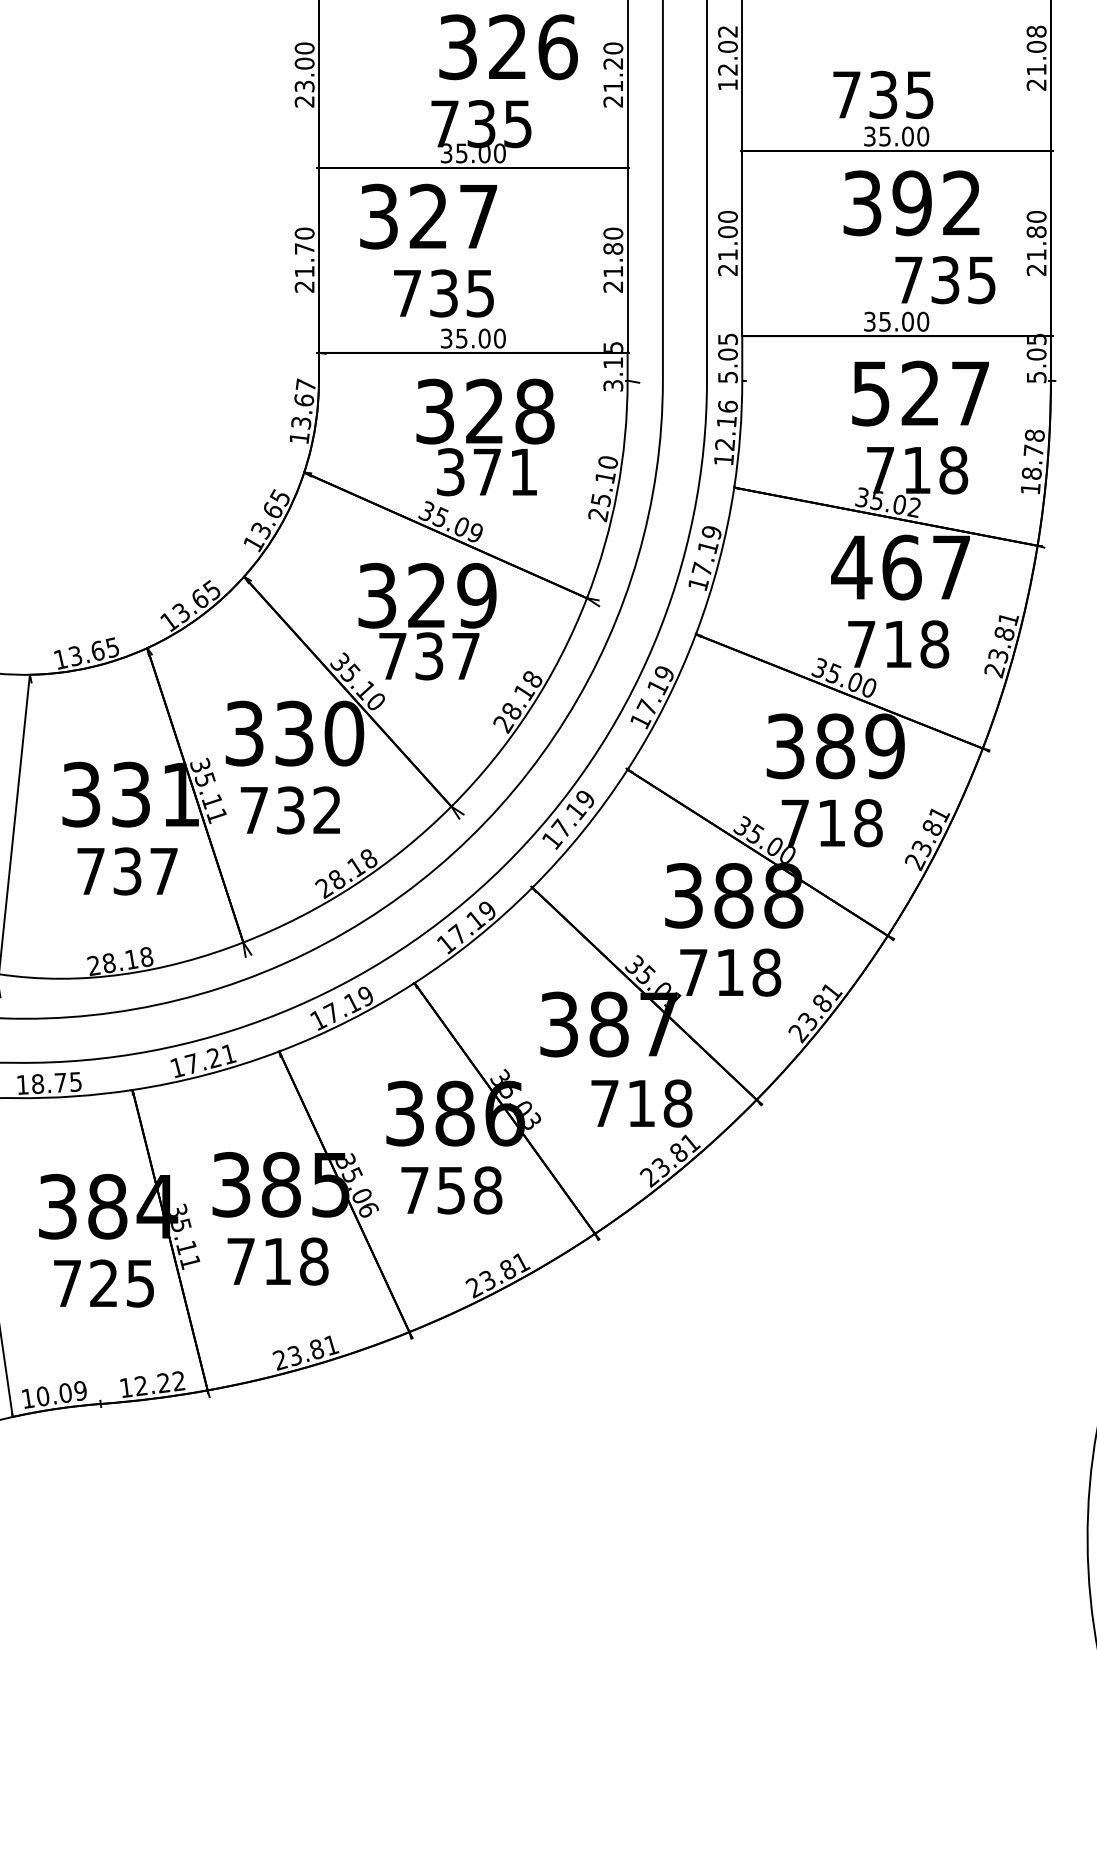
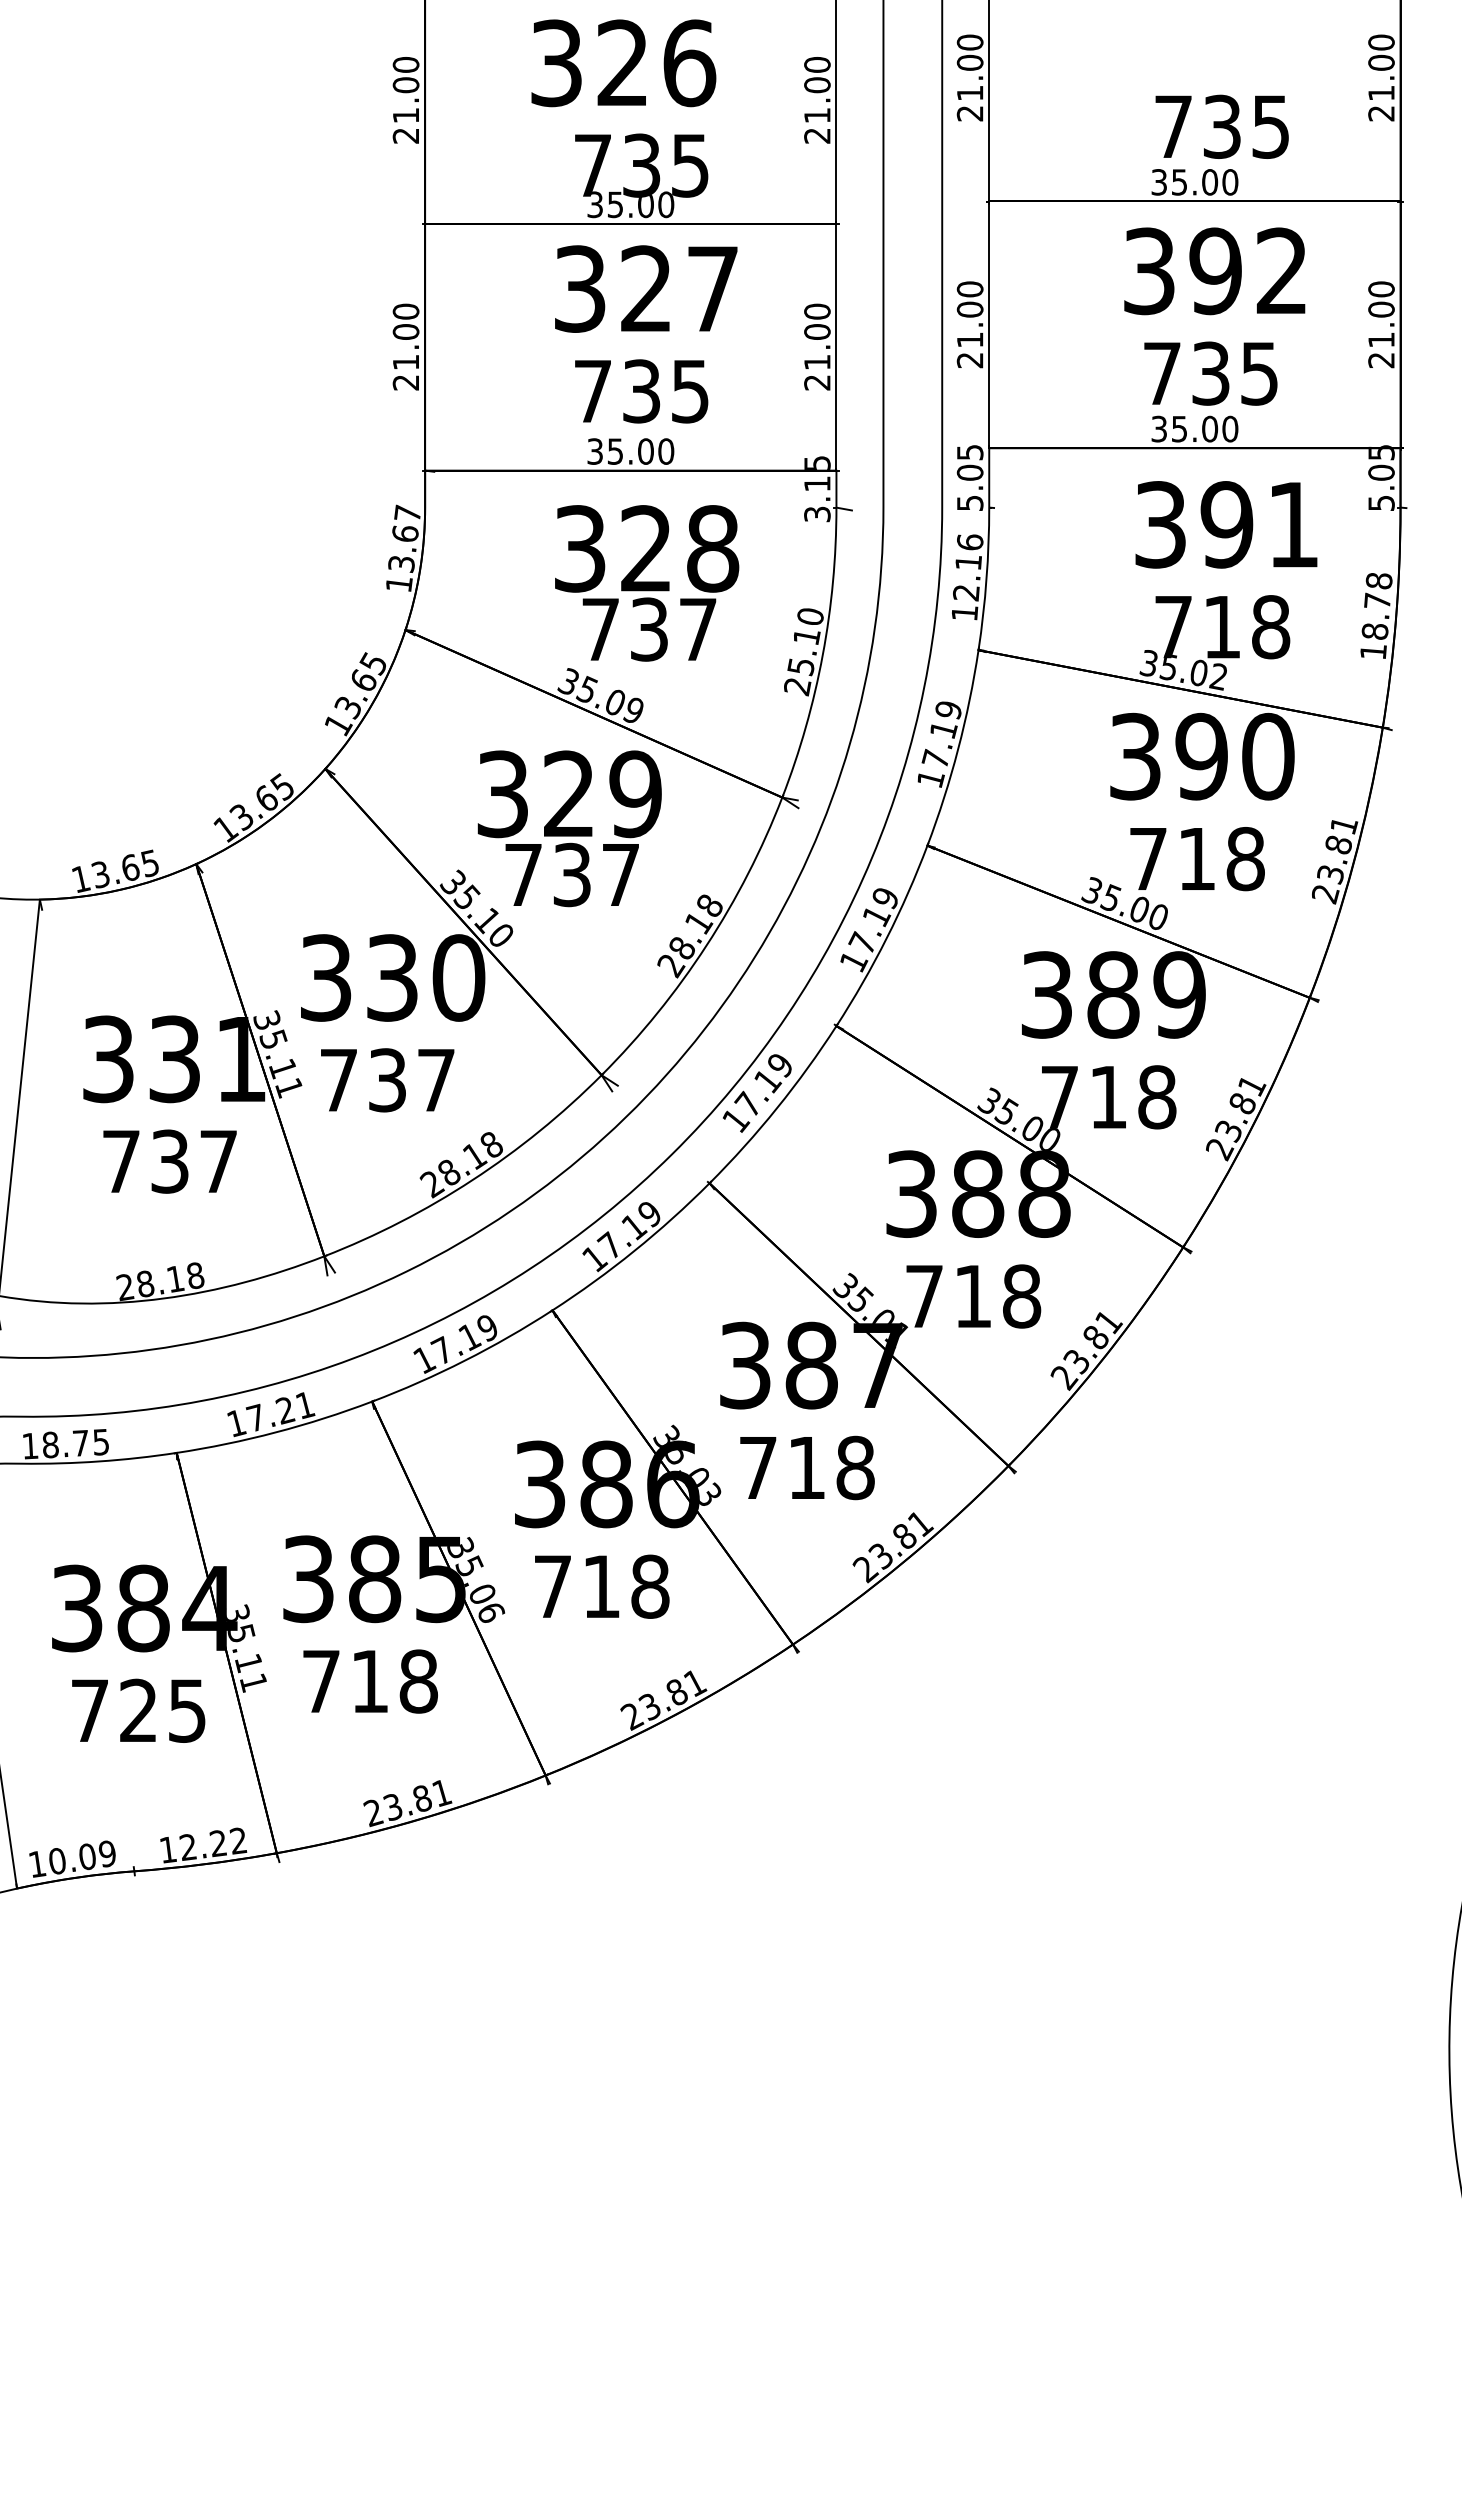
text: (1036, 31) -> (1381, 42), 21.08 -> 21.00
text: (508, 47) -> (623, 63), moved
text: (727, 57) -> (969, 77), 12.02 -> 21.00
text: (613, 63) -> (817, 85), 21.20 -> 21.00
text: (304, 86) -> (405, 115), 23.00 -> 21.00
text: (882, 94) -> (1221, 126), moved
text: (428, 216) -> (646, 288), moved
text: (1036, 231) -> (1381, 309), 21.80 -> 21.00
text: (304, 248) -> (405, 331), 21.70 -> 21.00
text: (613, 248) -> (817, 331), 21.80 -> 21.00
text: (945, 280) -> (1210, 373), moved
text: (443, 293) -> (641, 391), moved
text: (920, 393) -> (1226, 524), 527 -> 391
text: (487, 472) -> (649, 629), 371 -> 737
text: (900, 567) -> (1200, 756), 467 -> 390
text: (326, 809) -> (435, 1079), 732 -> 737
text: (641, 1103) -> (807, 1467), moved
text: (451, 1190) -> (601, 1586), 758 -> 718

